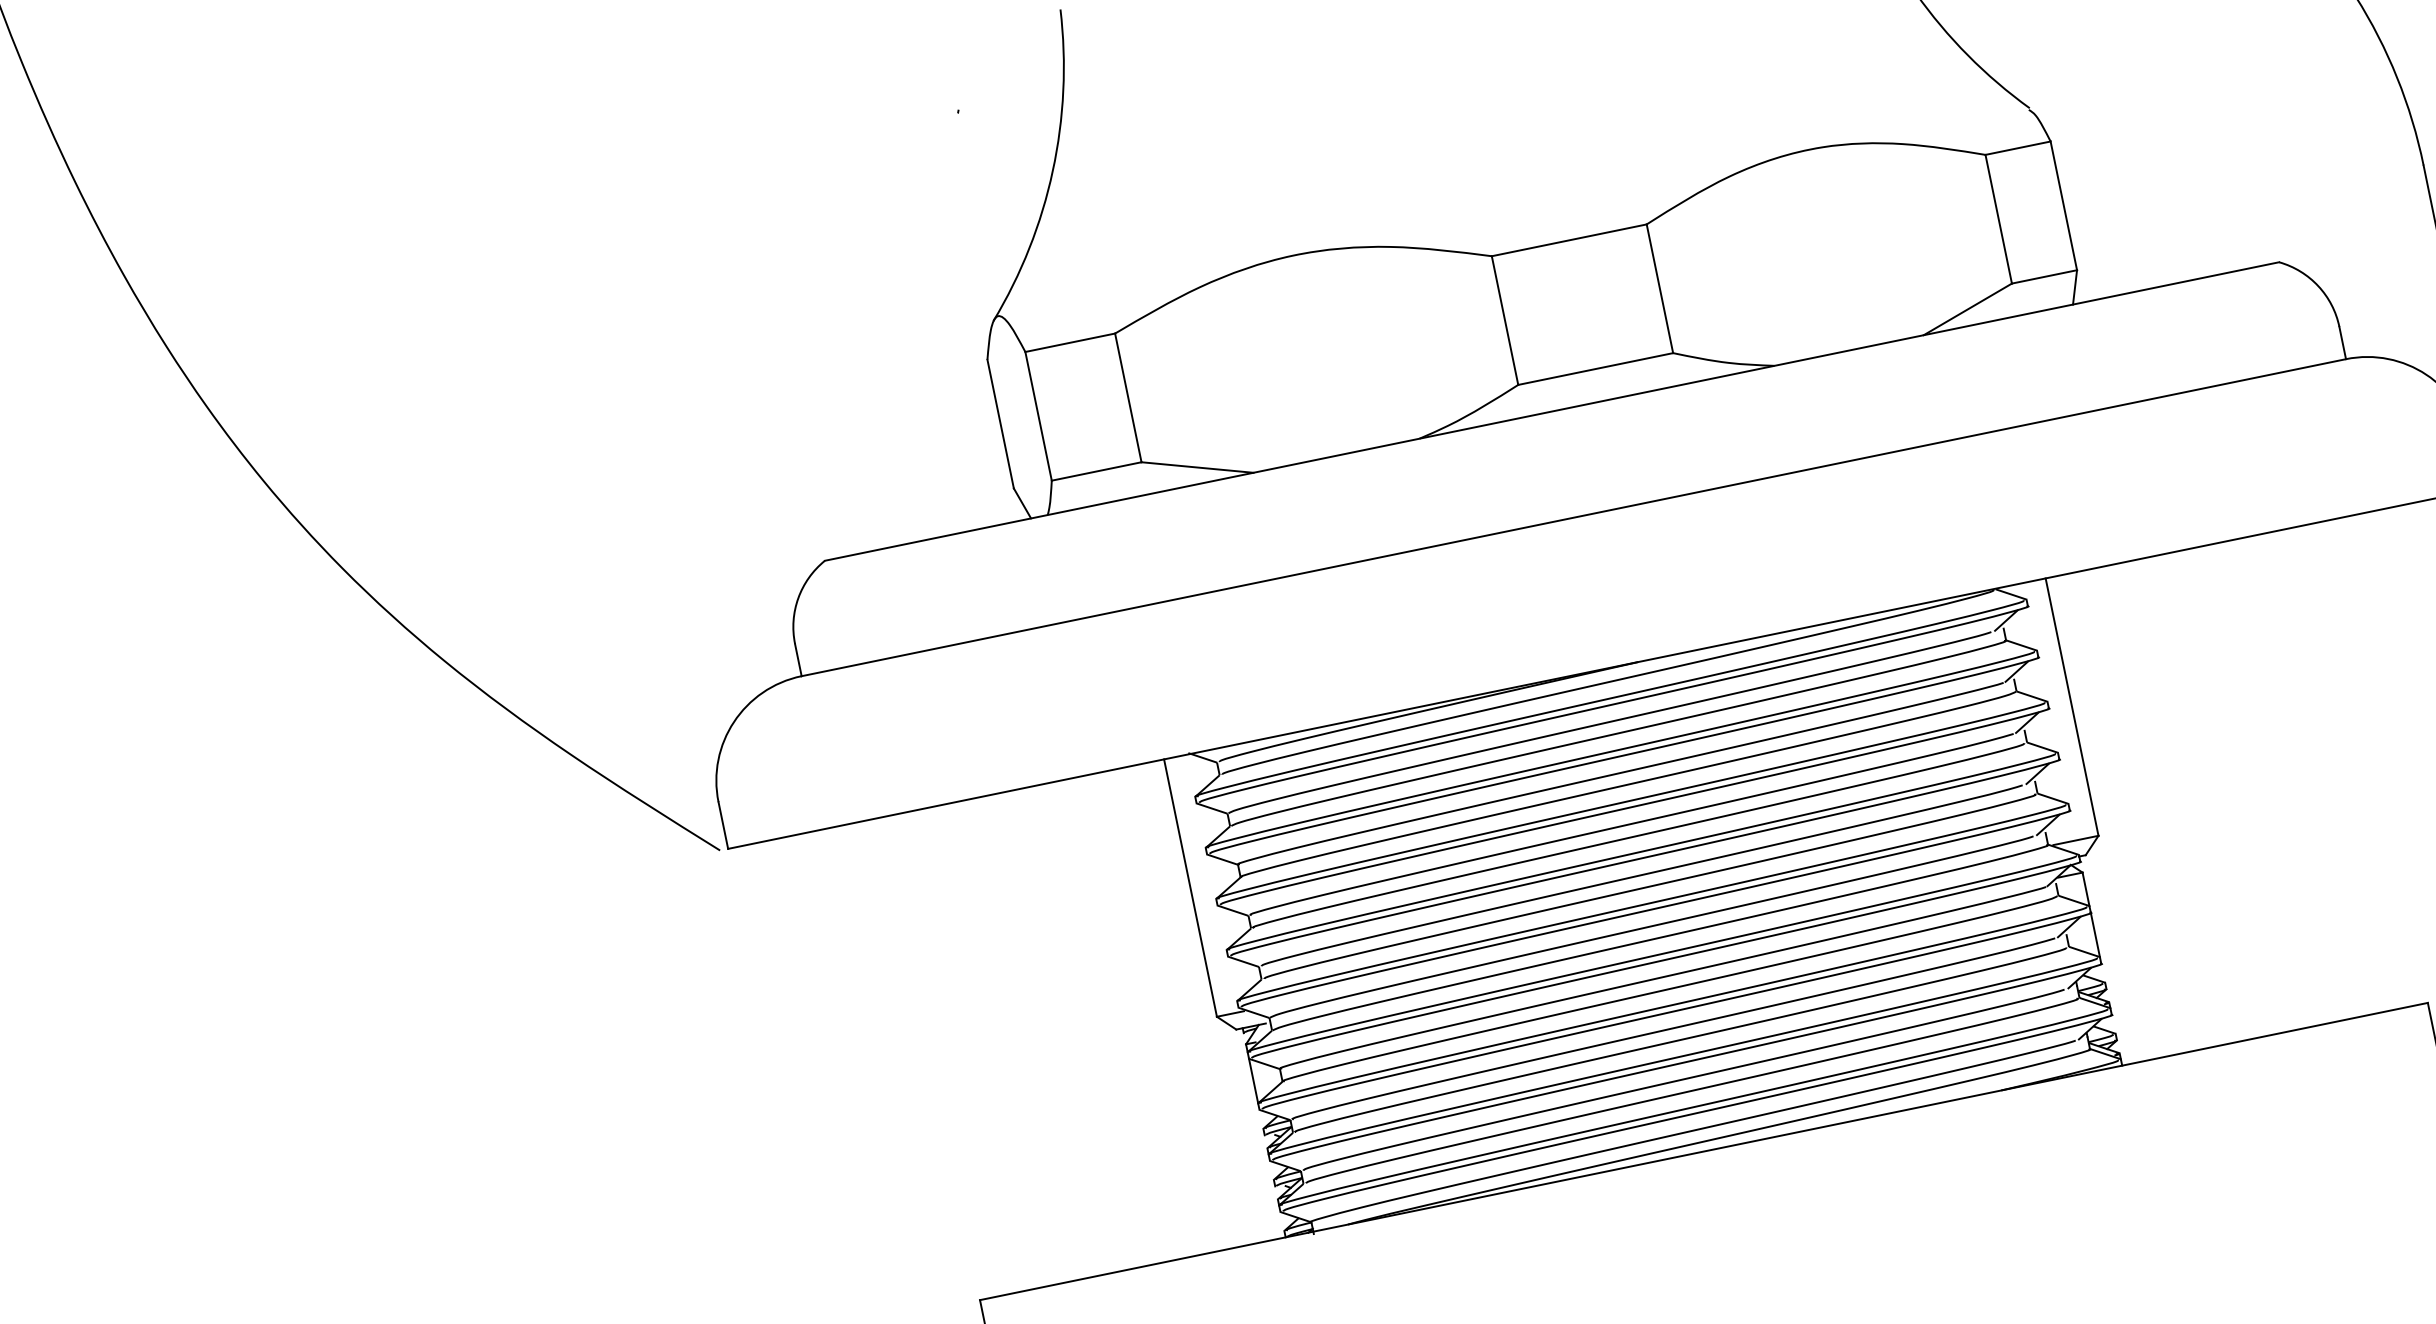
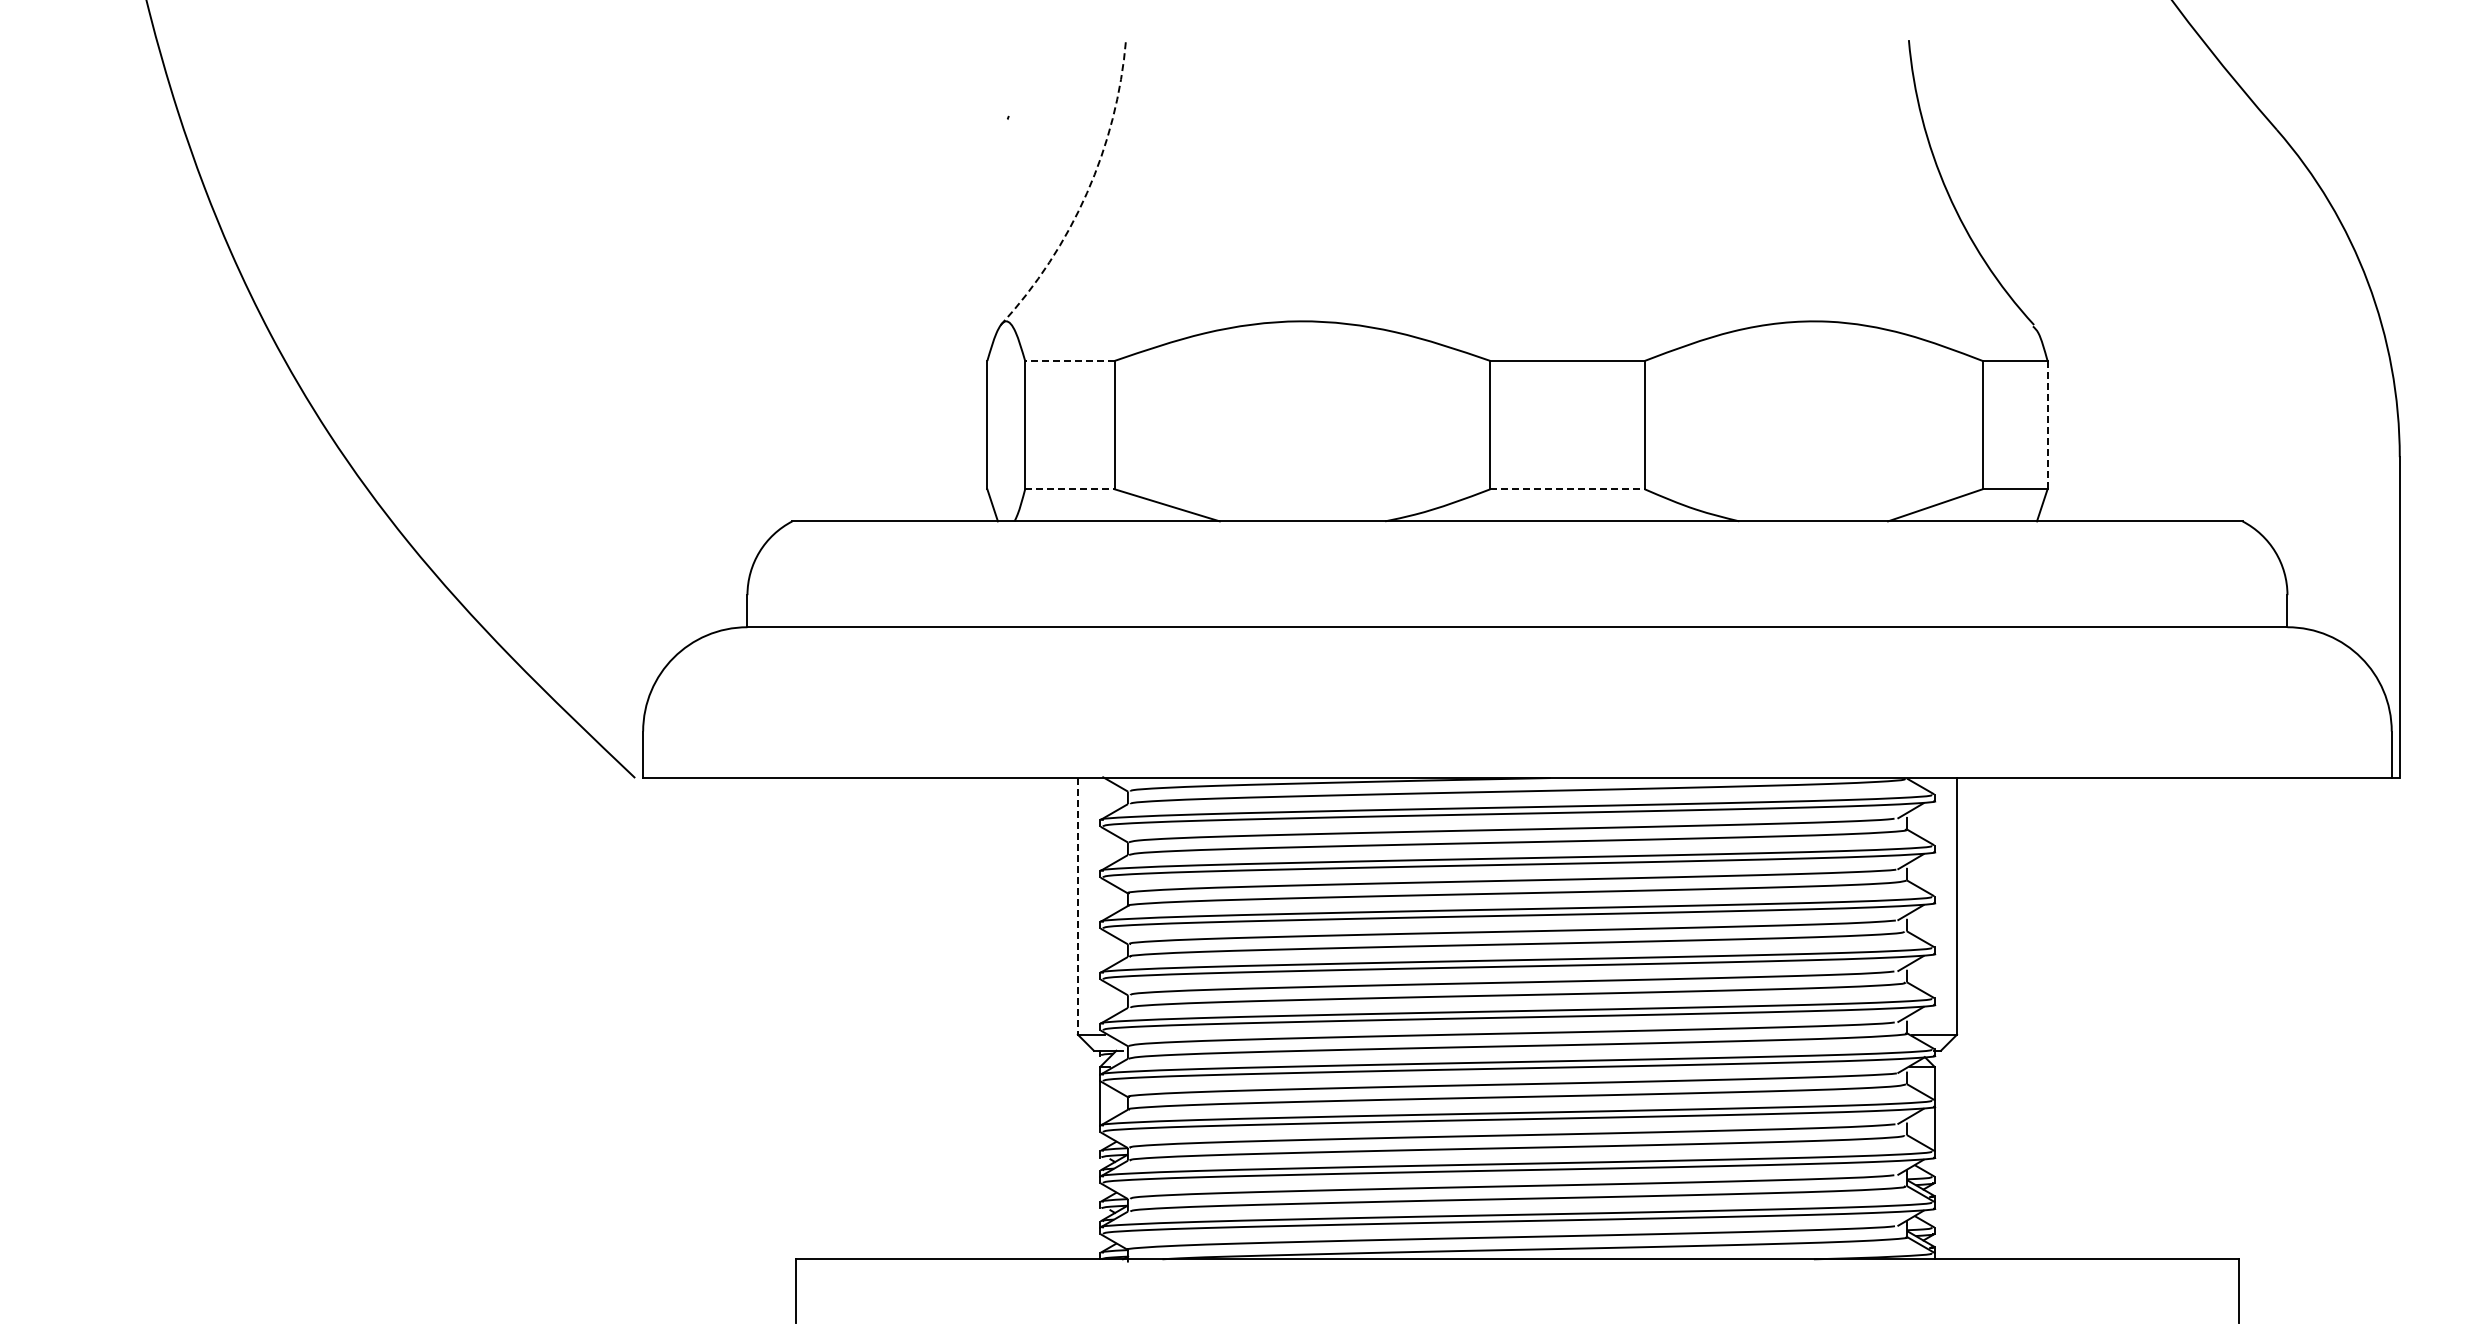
arc: (1053, 171) -> (1087, 193), solid -> dashed
line: (2063, 205) -> (2047, 424), solid -> dashed
line: (1069, 342) -> (1069, 360), solid -> dashed
line: (1596, 369) -> (1568, 489), solid -> dashed
line: (1096, 471) -> (1069, 489), solid -> dashed
line: (1190, 888) -> (1077, 906), solid -> dashed

